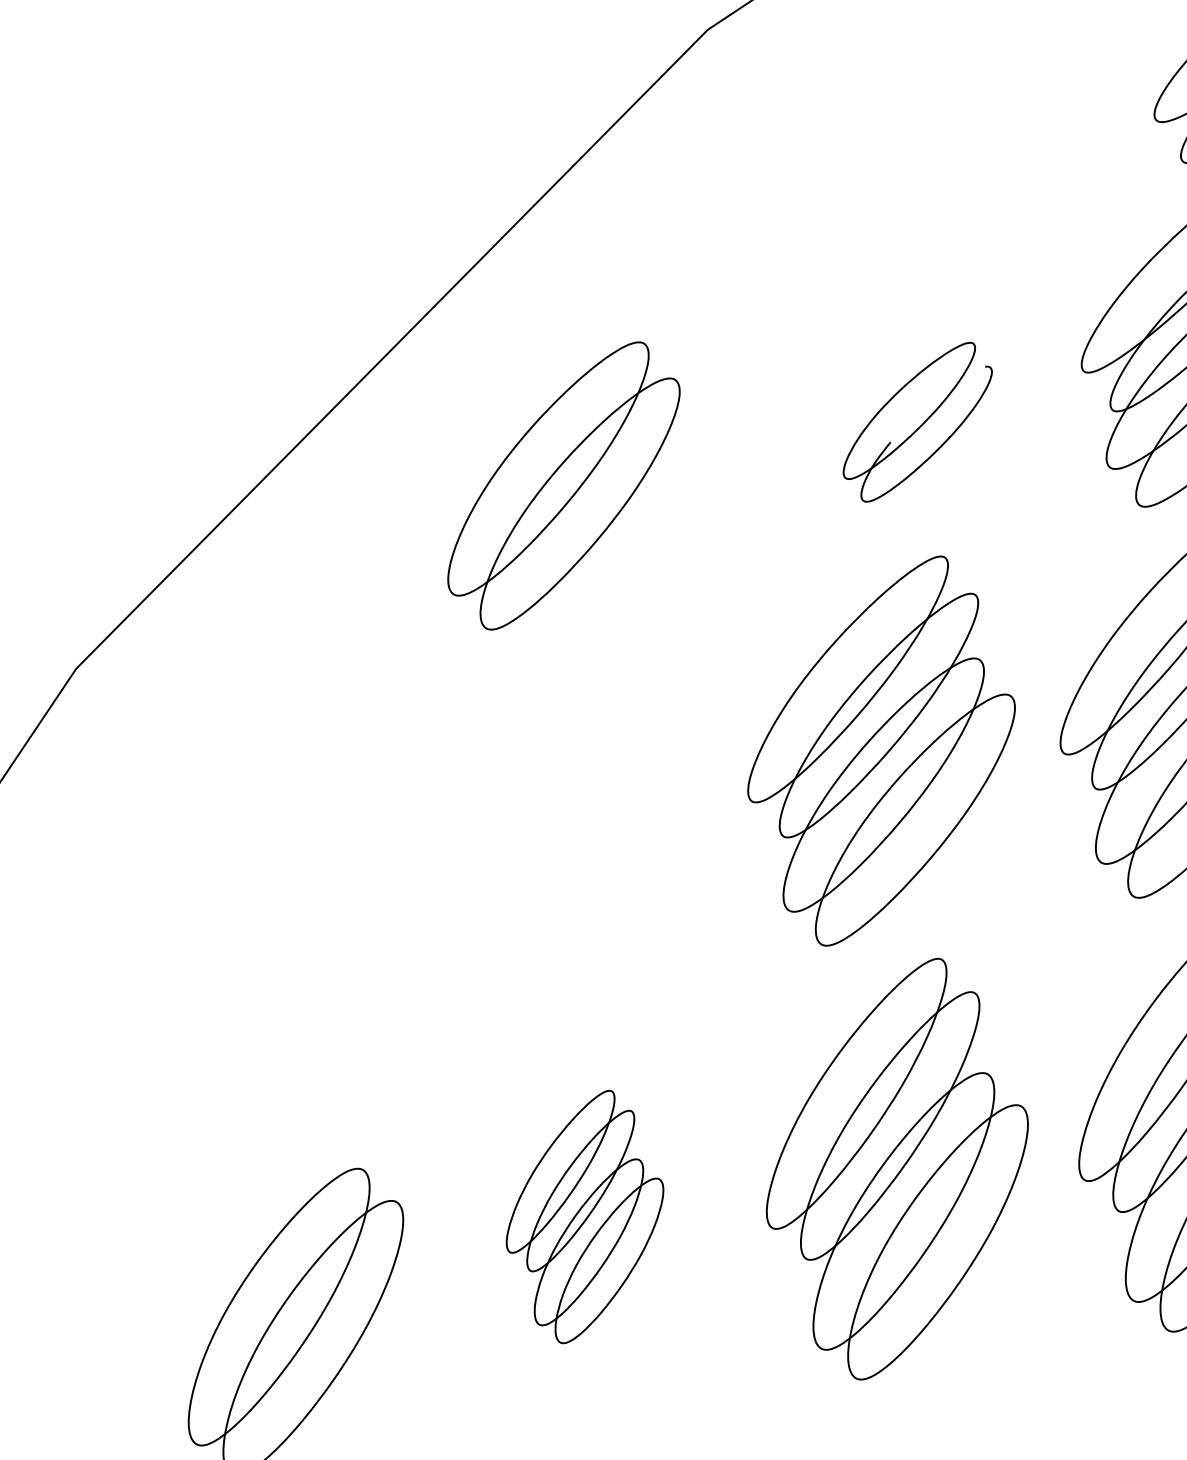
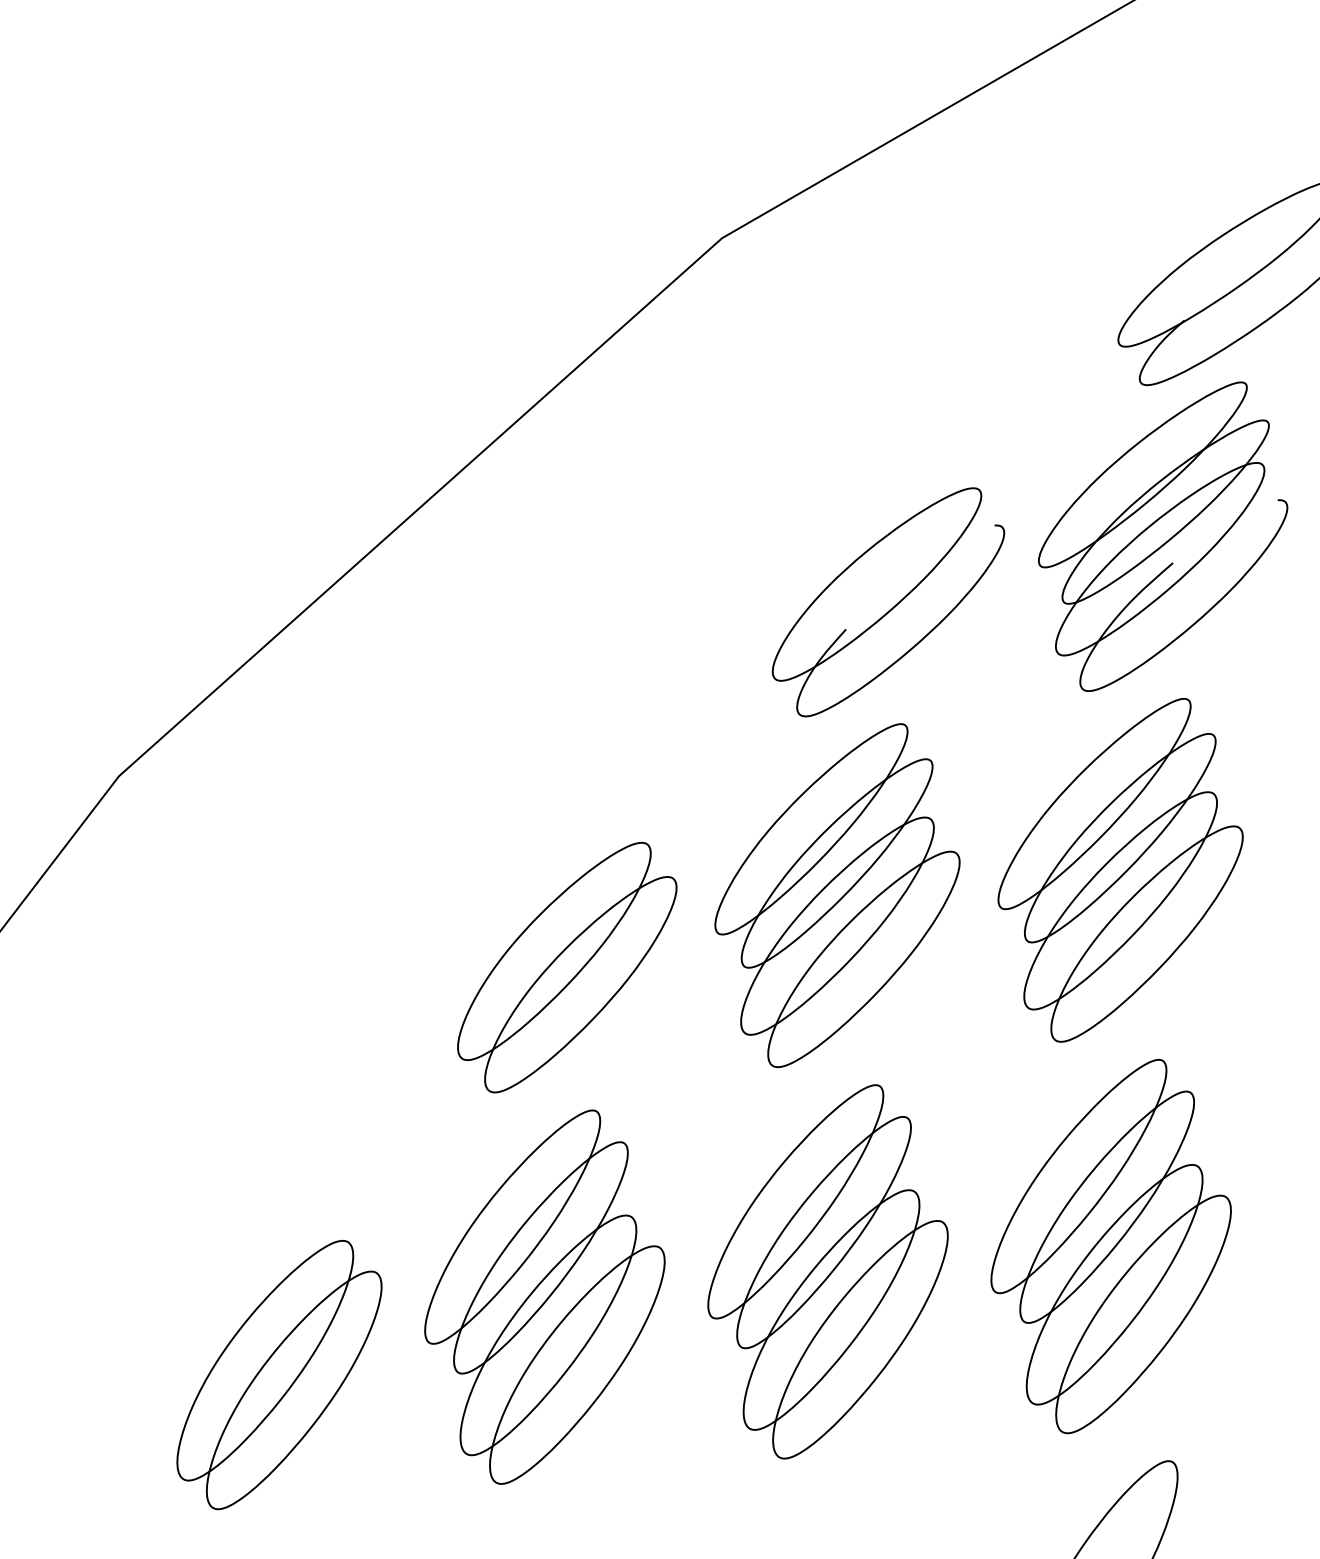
part: (917, 422) -> (888, 602), size x1.67
part: (564, 485) -> (567, 967), moved
part: (584, 1216) -> (544, 1296), size x1.67

